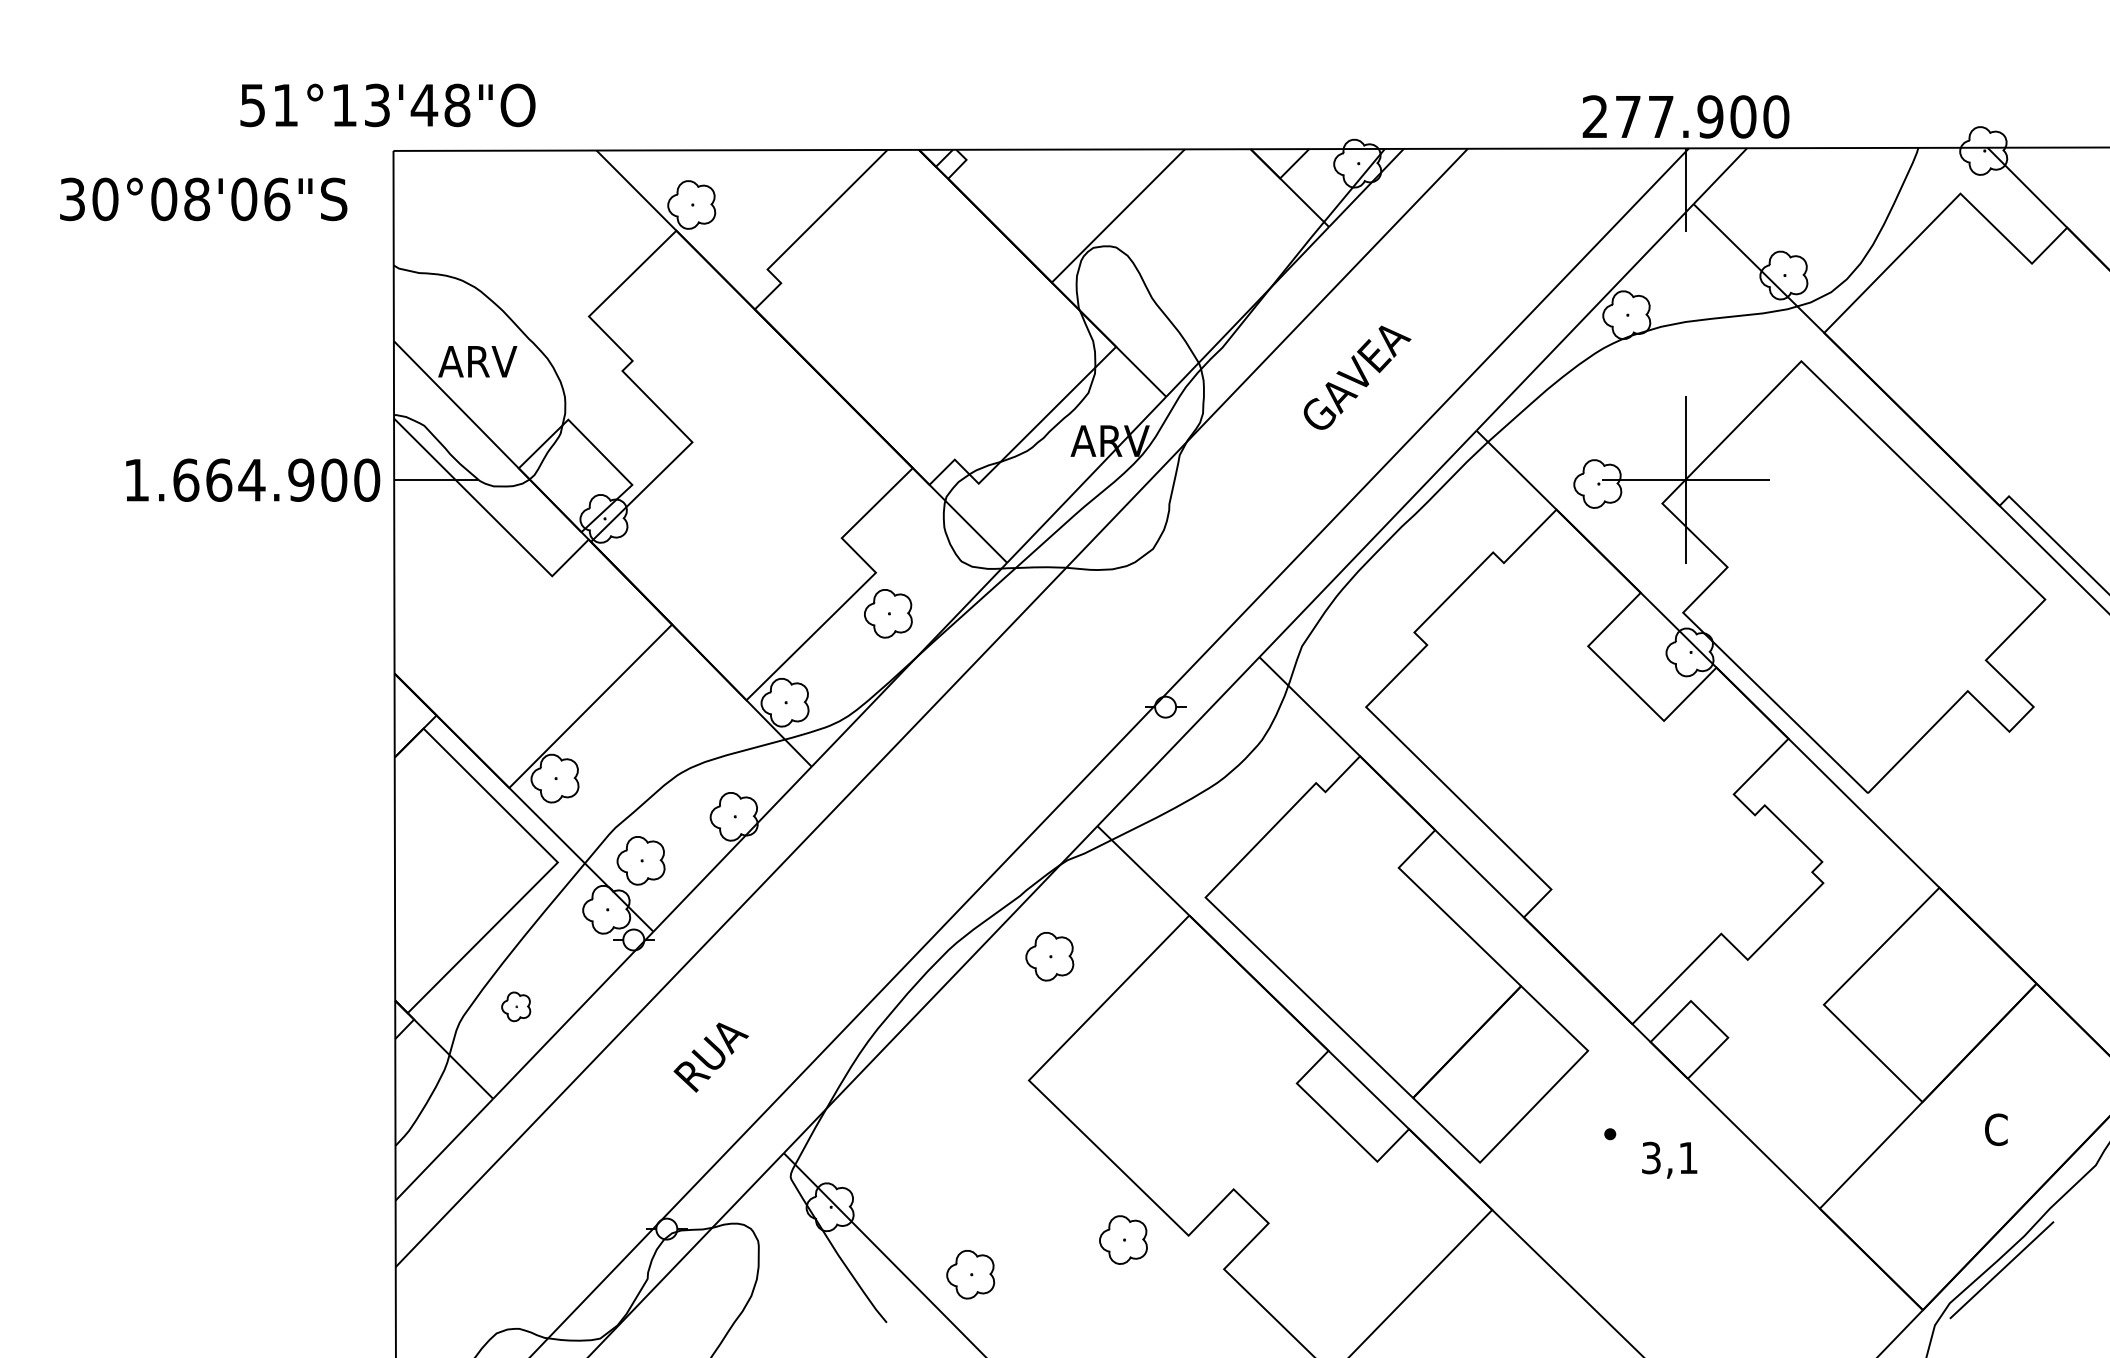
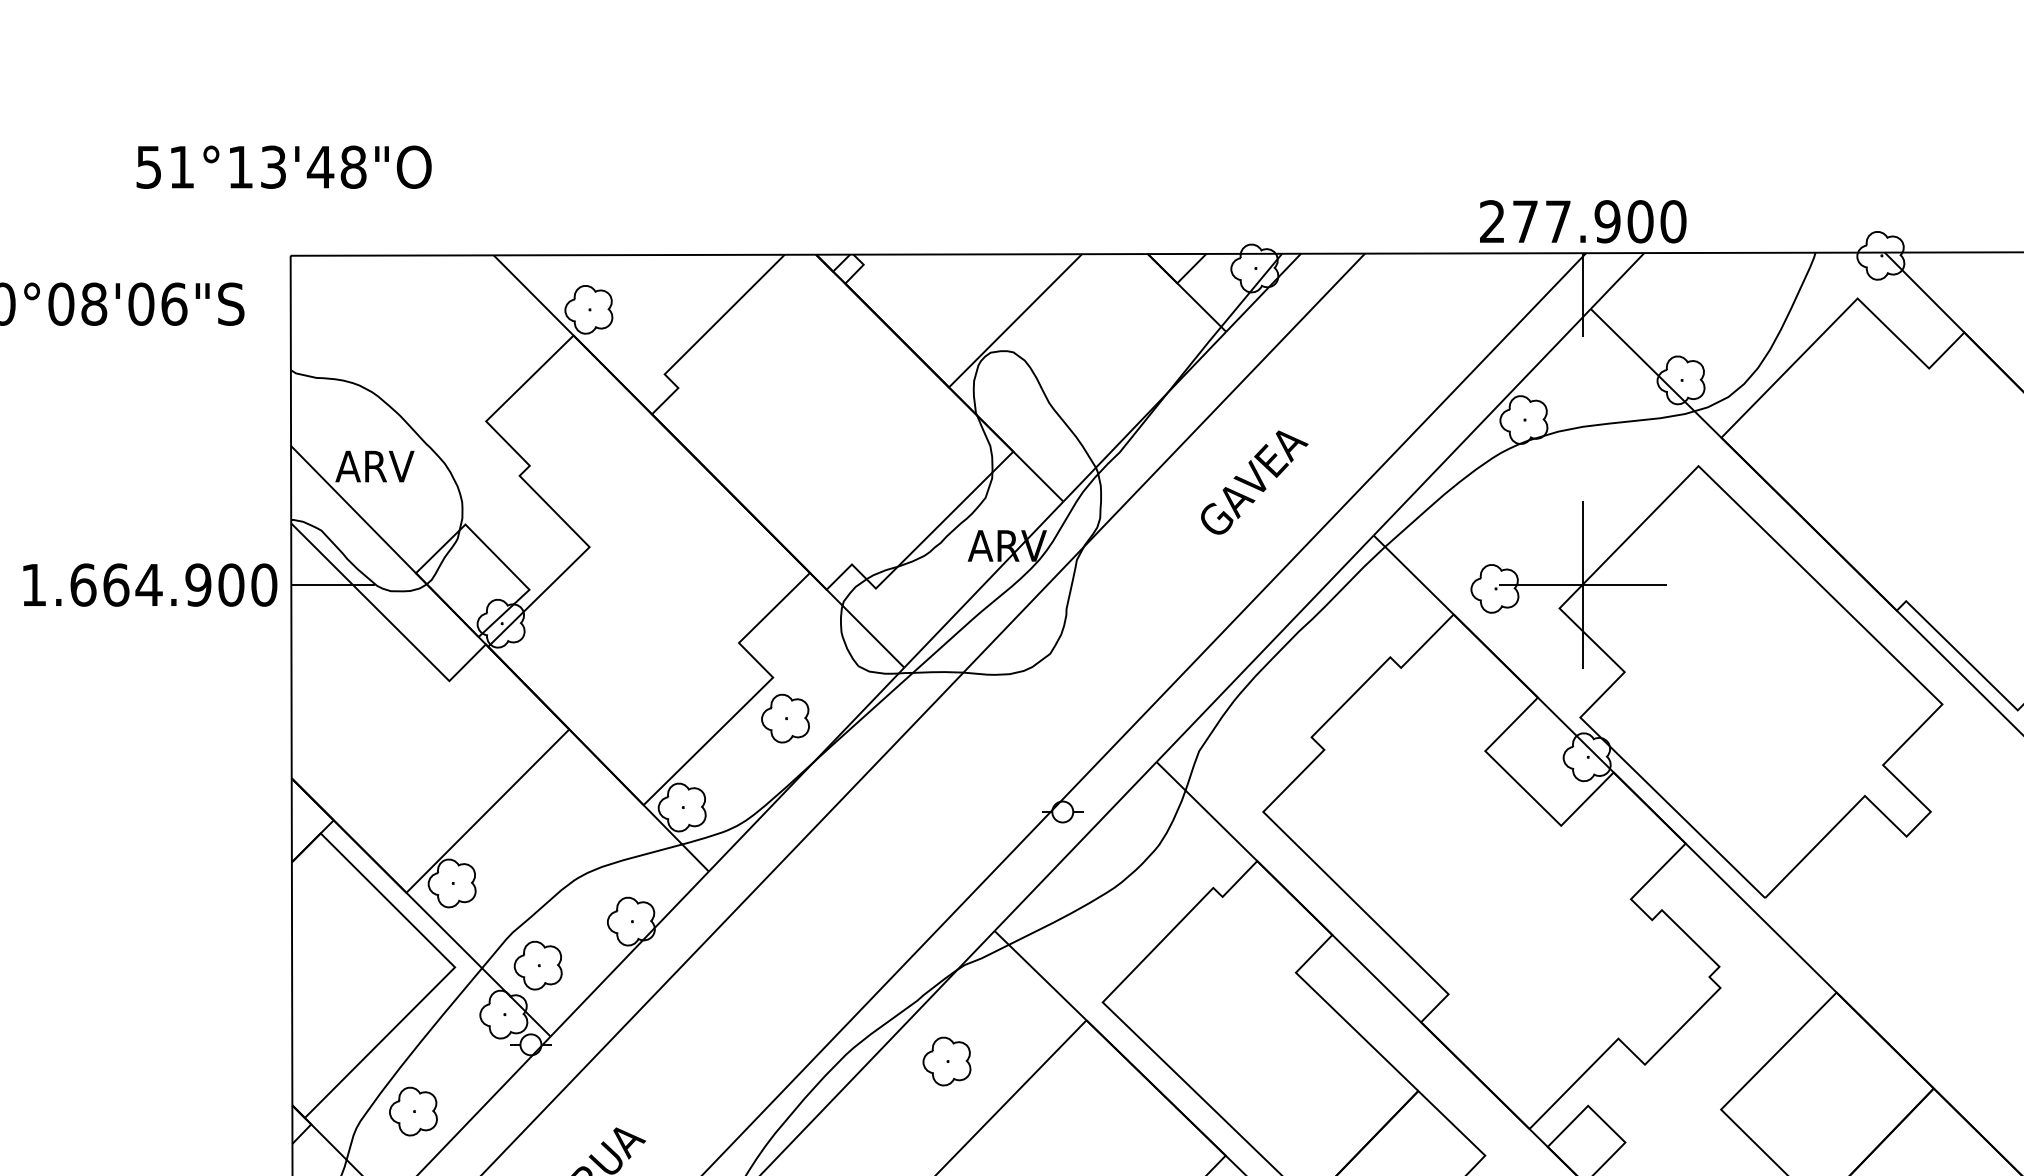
text: (387, 105) -> (283, 167), moved
part: (515, 1006) -> (412, 1111), size x1.67

